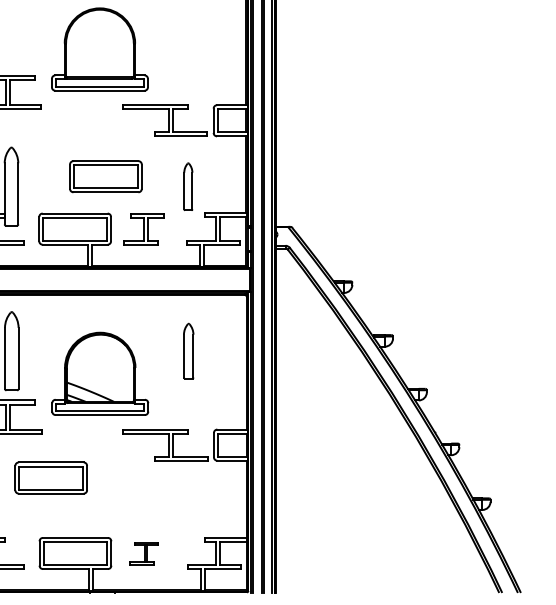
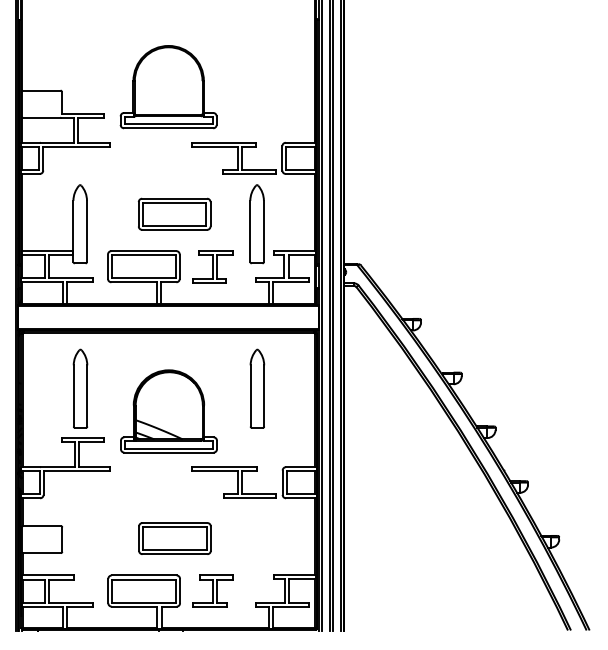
part: (187, 186) -> (256, 224), size x1.67
part: (188, 350) -> (257, 388), size x1.43
part: (50, 477) -> (174, 538), moved
part: (143, 552) -> (212, 590), size x1.43

